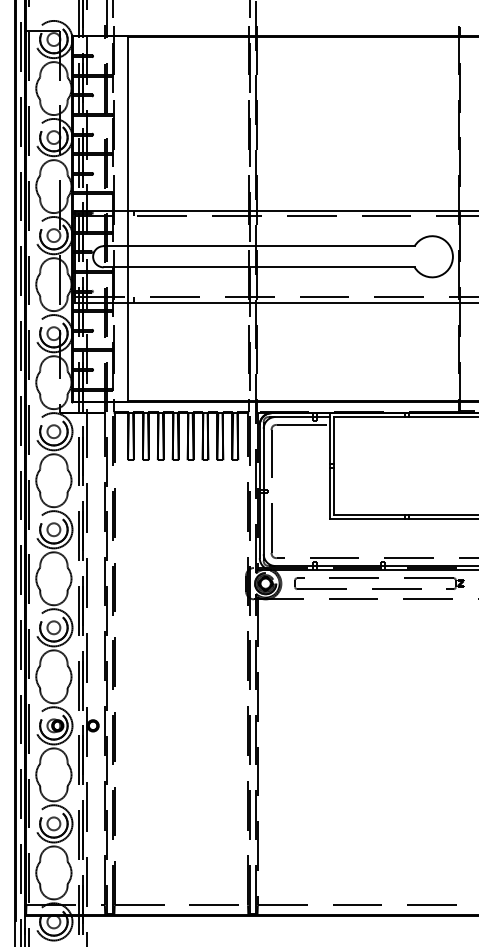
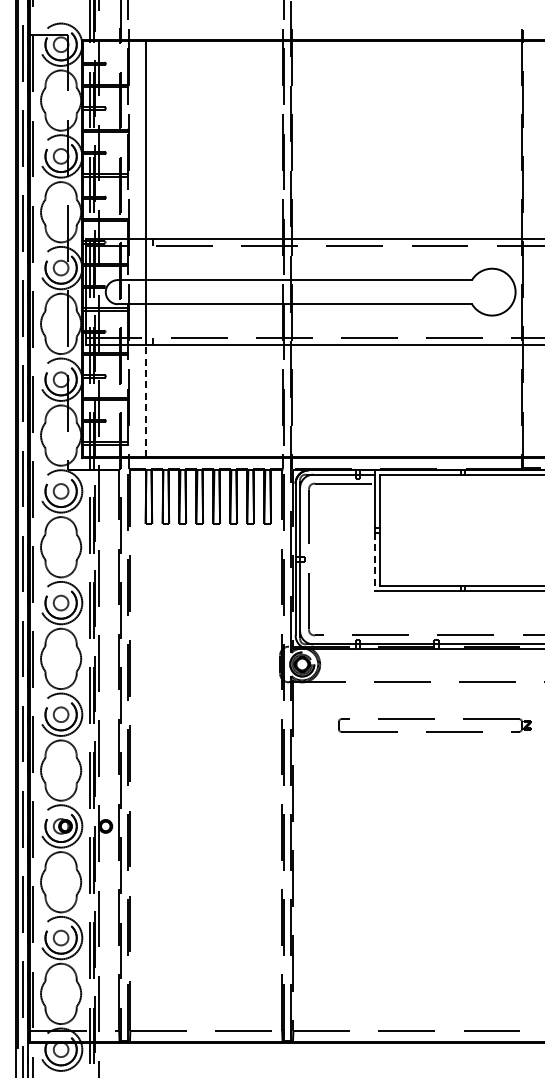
line: (127, 351) -> (145, 400), solid -> dashed
line: (329, 494) -> (375, 562), solid -> dashed
part: (379, 583) -> (434, 725), moved

